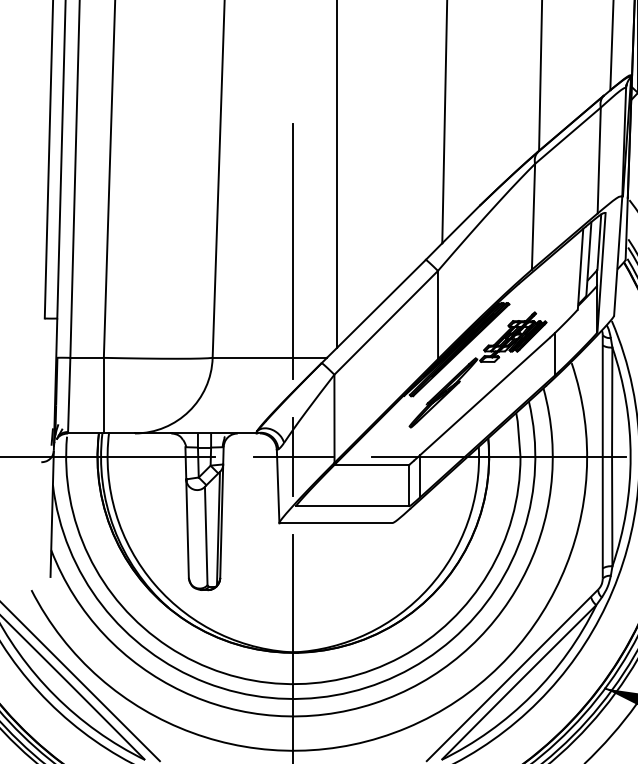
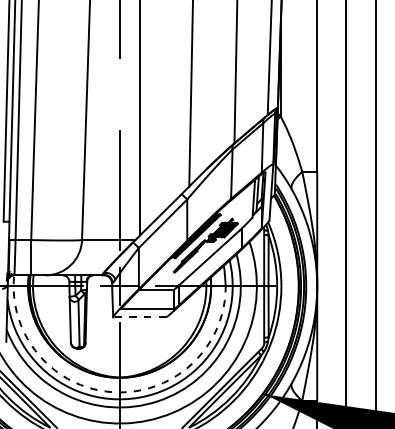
line: (335, 523) -> (139, 317), solid -> dashed
arc: (282, 684) -> (114, 392), solid -> dashed

